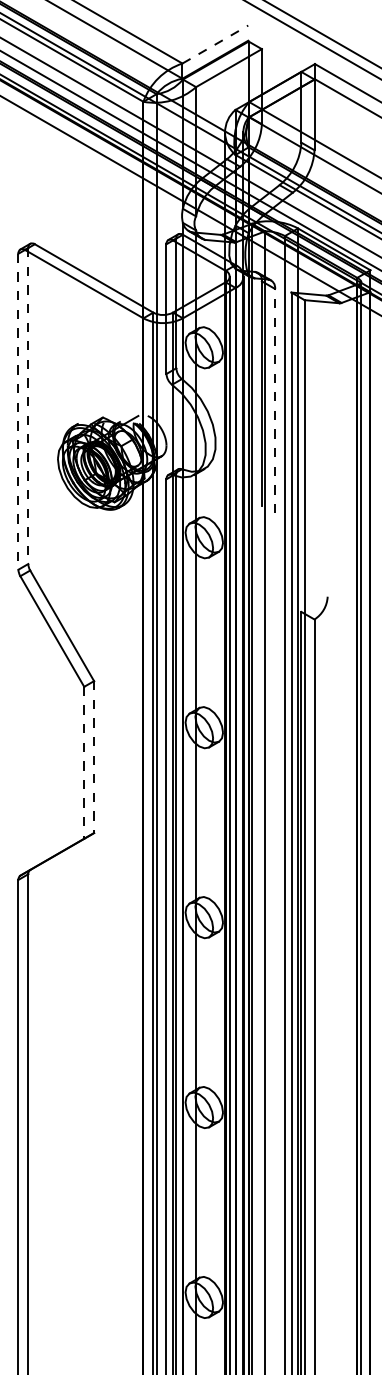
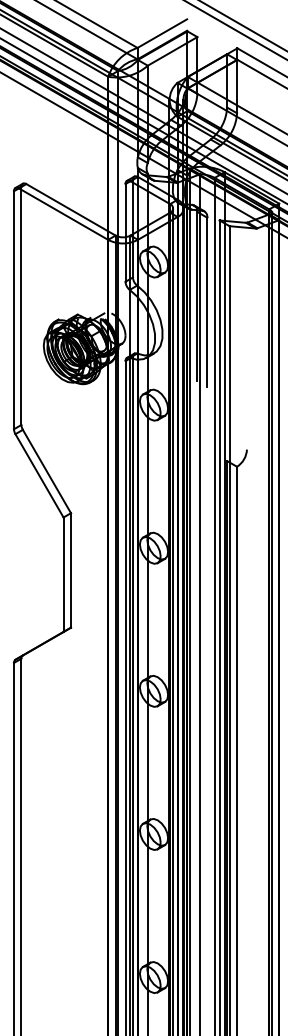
line: (215, 44) -> (162, 33), dashed -> solid
line: (275, 400) -> (207, 301), dashed -> solid
line: (28, 406) -> (21, 306), dashed -> solid
line: (19, 412) -> (14, 310), dashed -> solid
line: (94, 757) -> (71, 570), dashed -> solid
line: (84, 763) -> (63, 575), dashed -> solid

